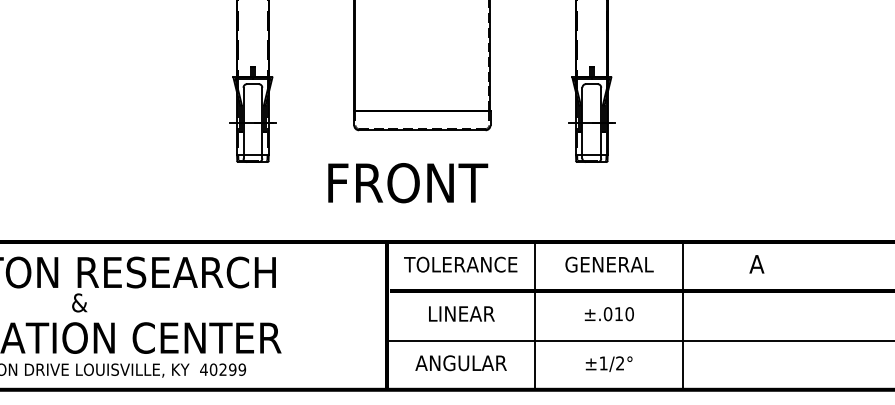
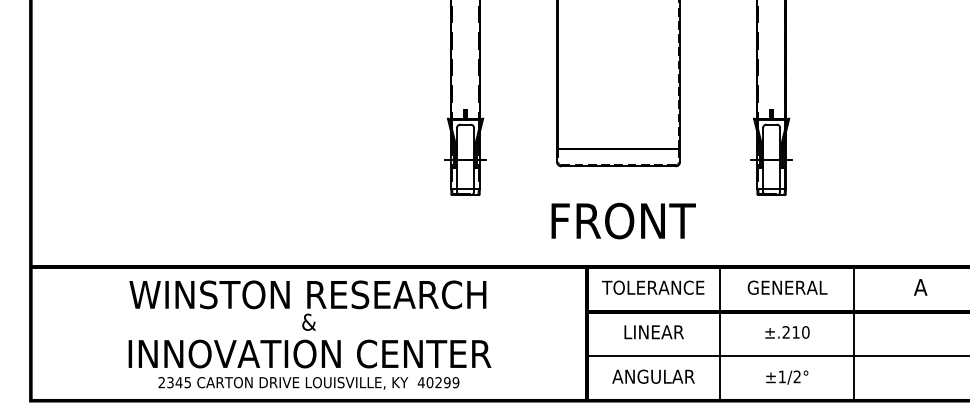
text: (407, 182) -> (623, 220), moved
text: (608, 314) -> (786, 332), ±.010 -> ±.210

